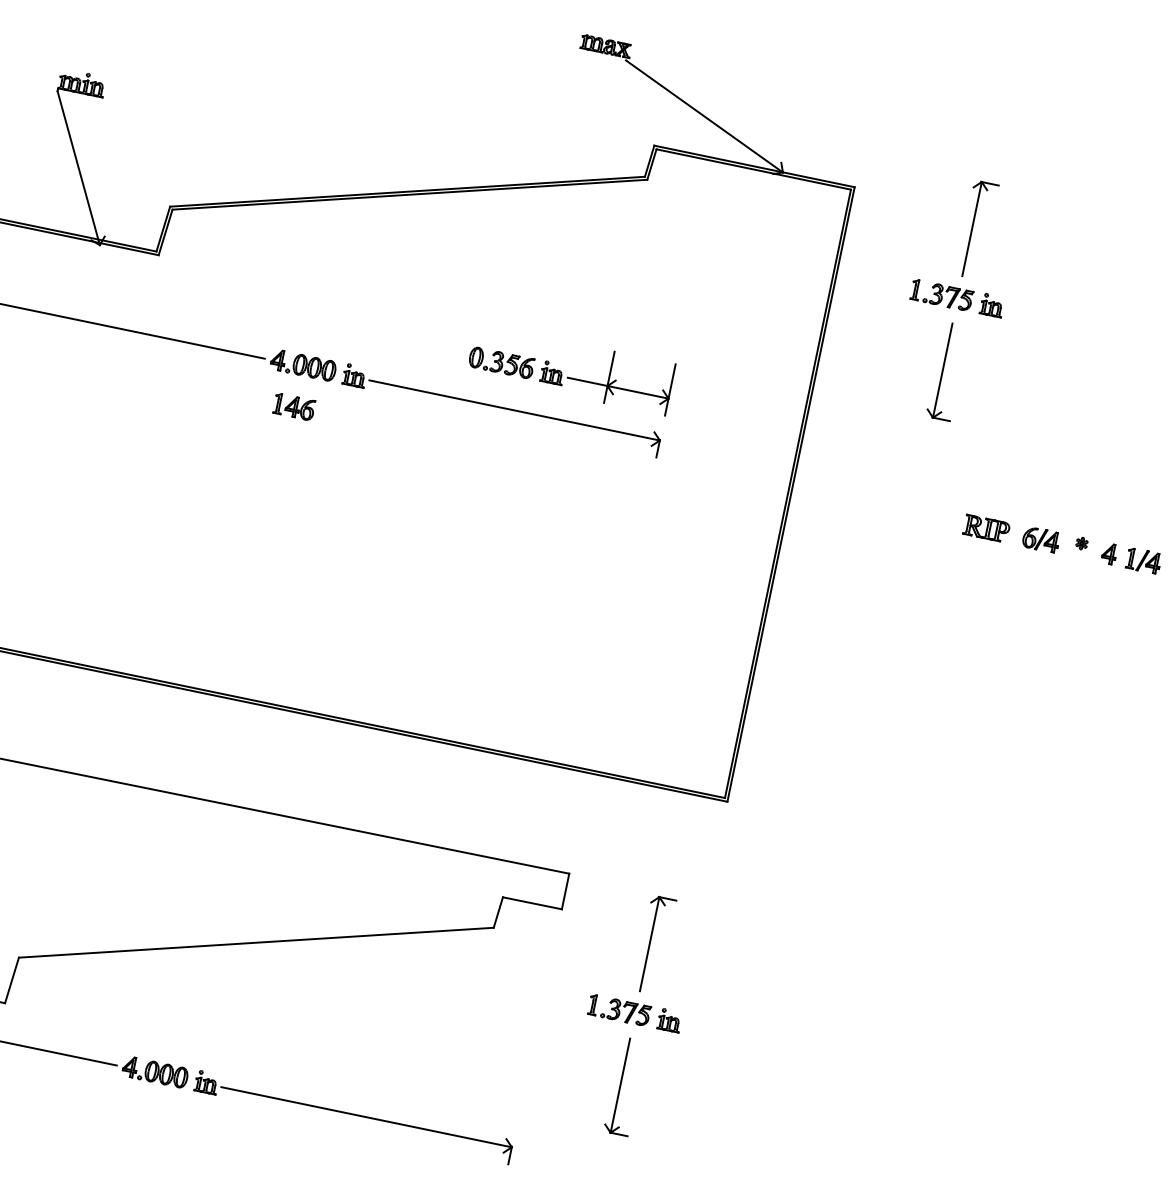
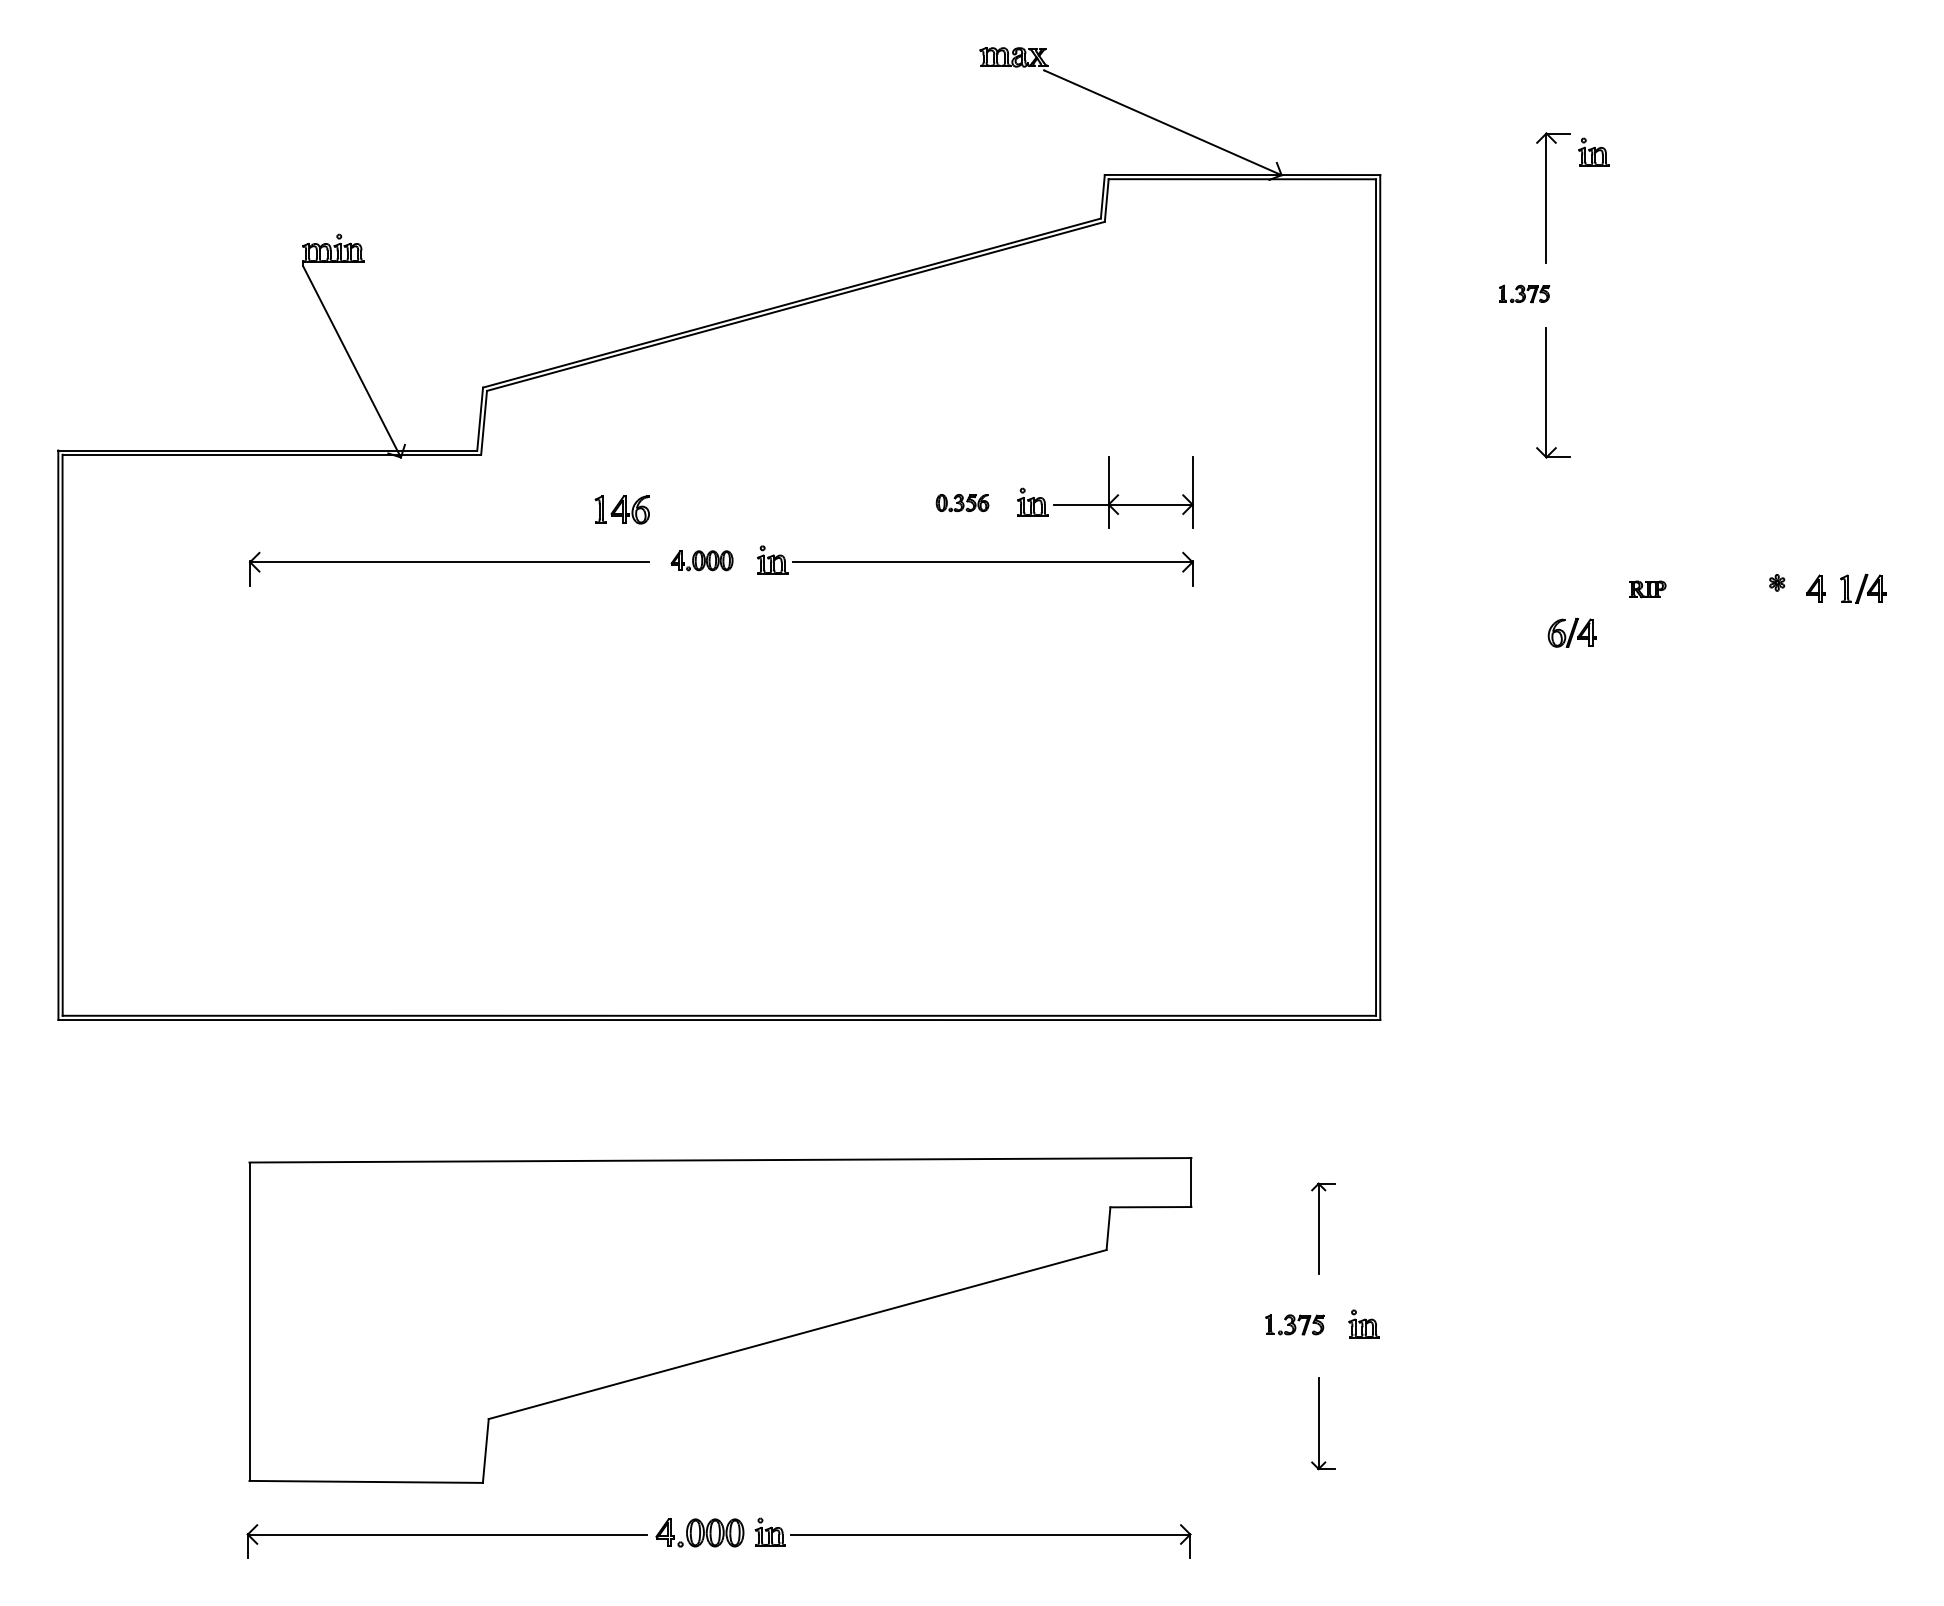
part: (941, 295) -> (1524, 293), size x0.6
part: (992, 304) -> (1593, 151), moved
part: (501, 362) -> (962, 502), size x0.6
part: (302, 365) -> (701, 560), size x0.7
part: (293, 406) -> (621, 509), moved
part: (986, 528) -> (1647, 589), size x0.6
part: (1040, 539) -> (1571, 632), moved
part: (654, 944) -> (1323, 1228), size x0.7
part: (619, 1010) -> (1294, 1324), size x0.7
part: (625, 1086) -> (1323, 1423), size x0.7

